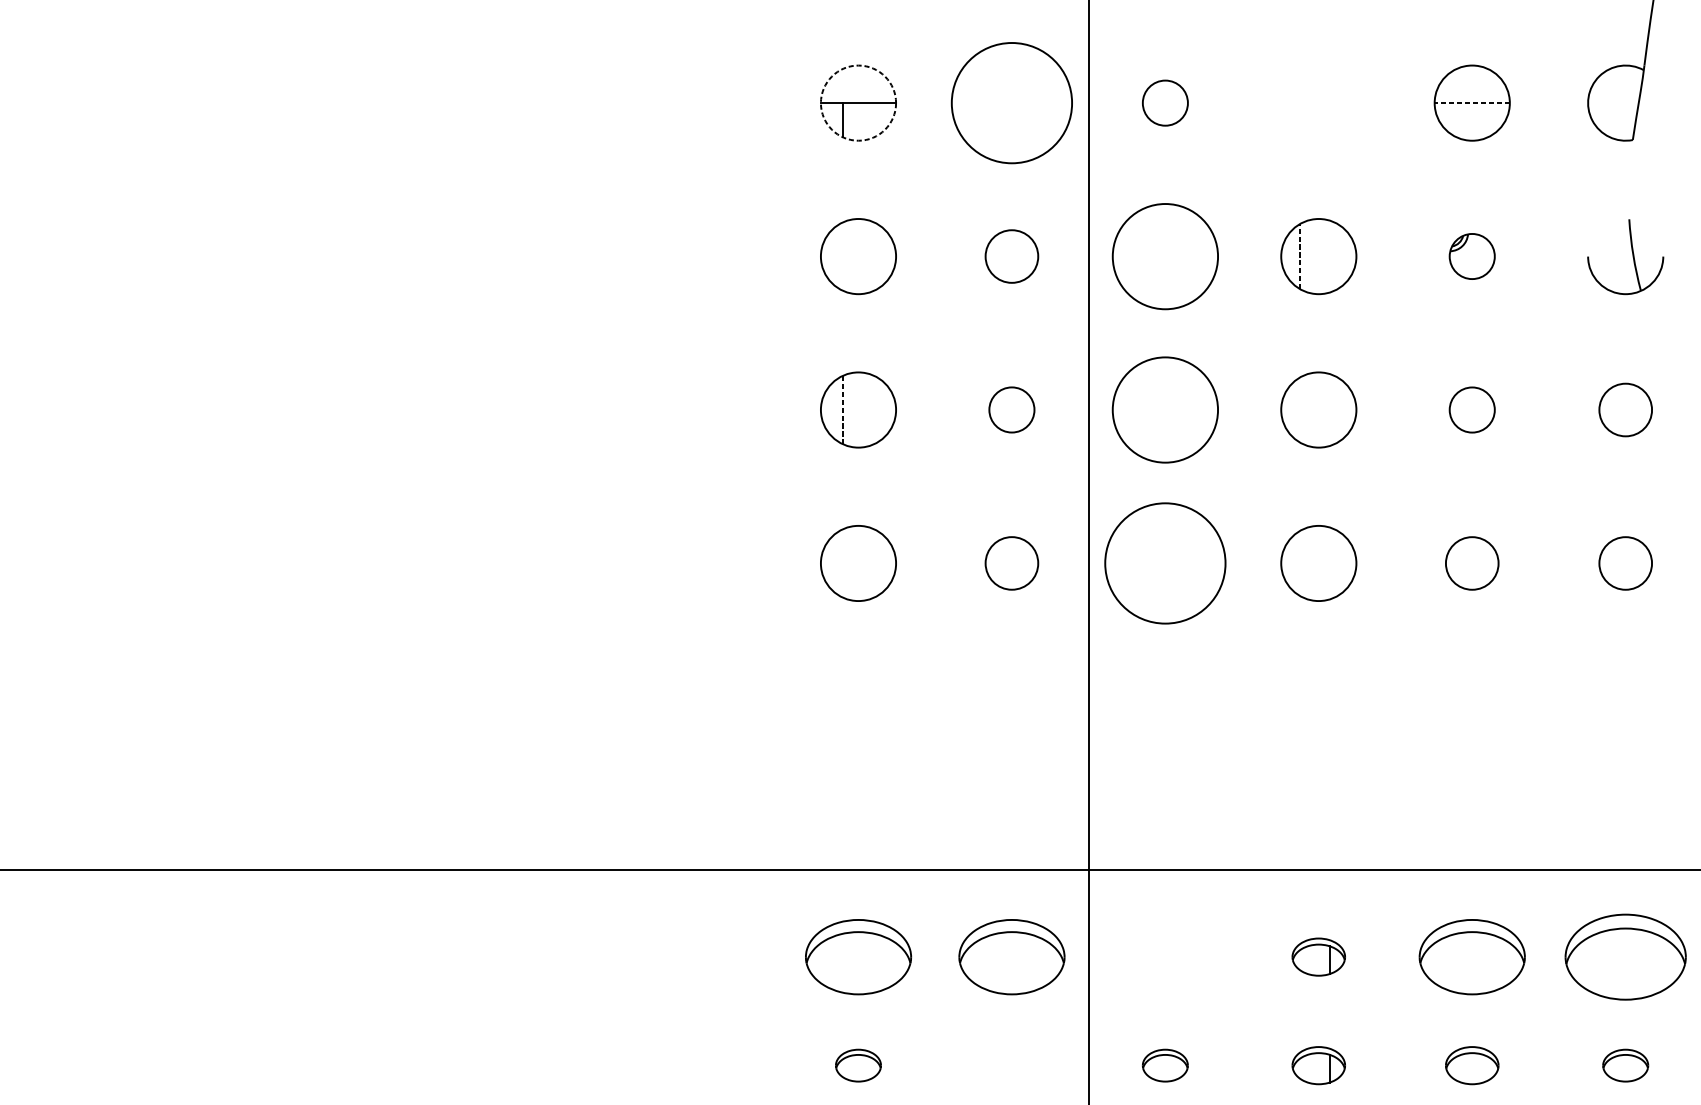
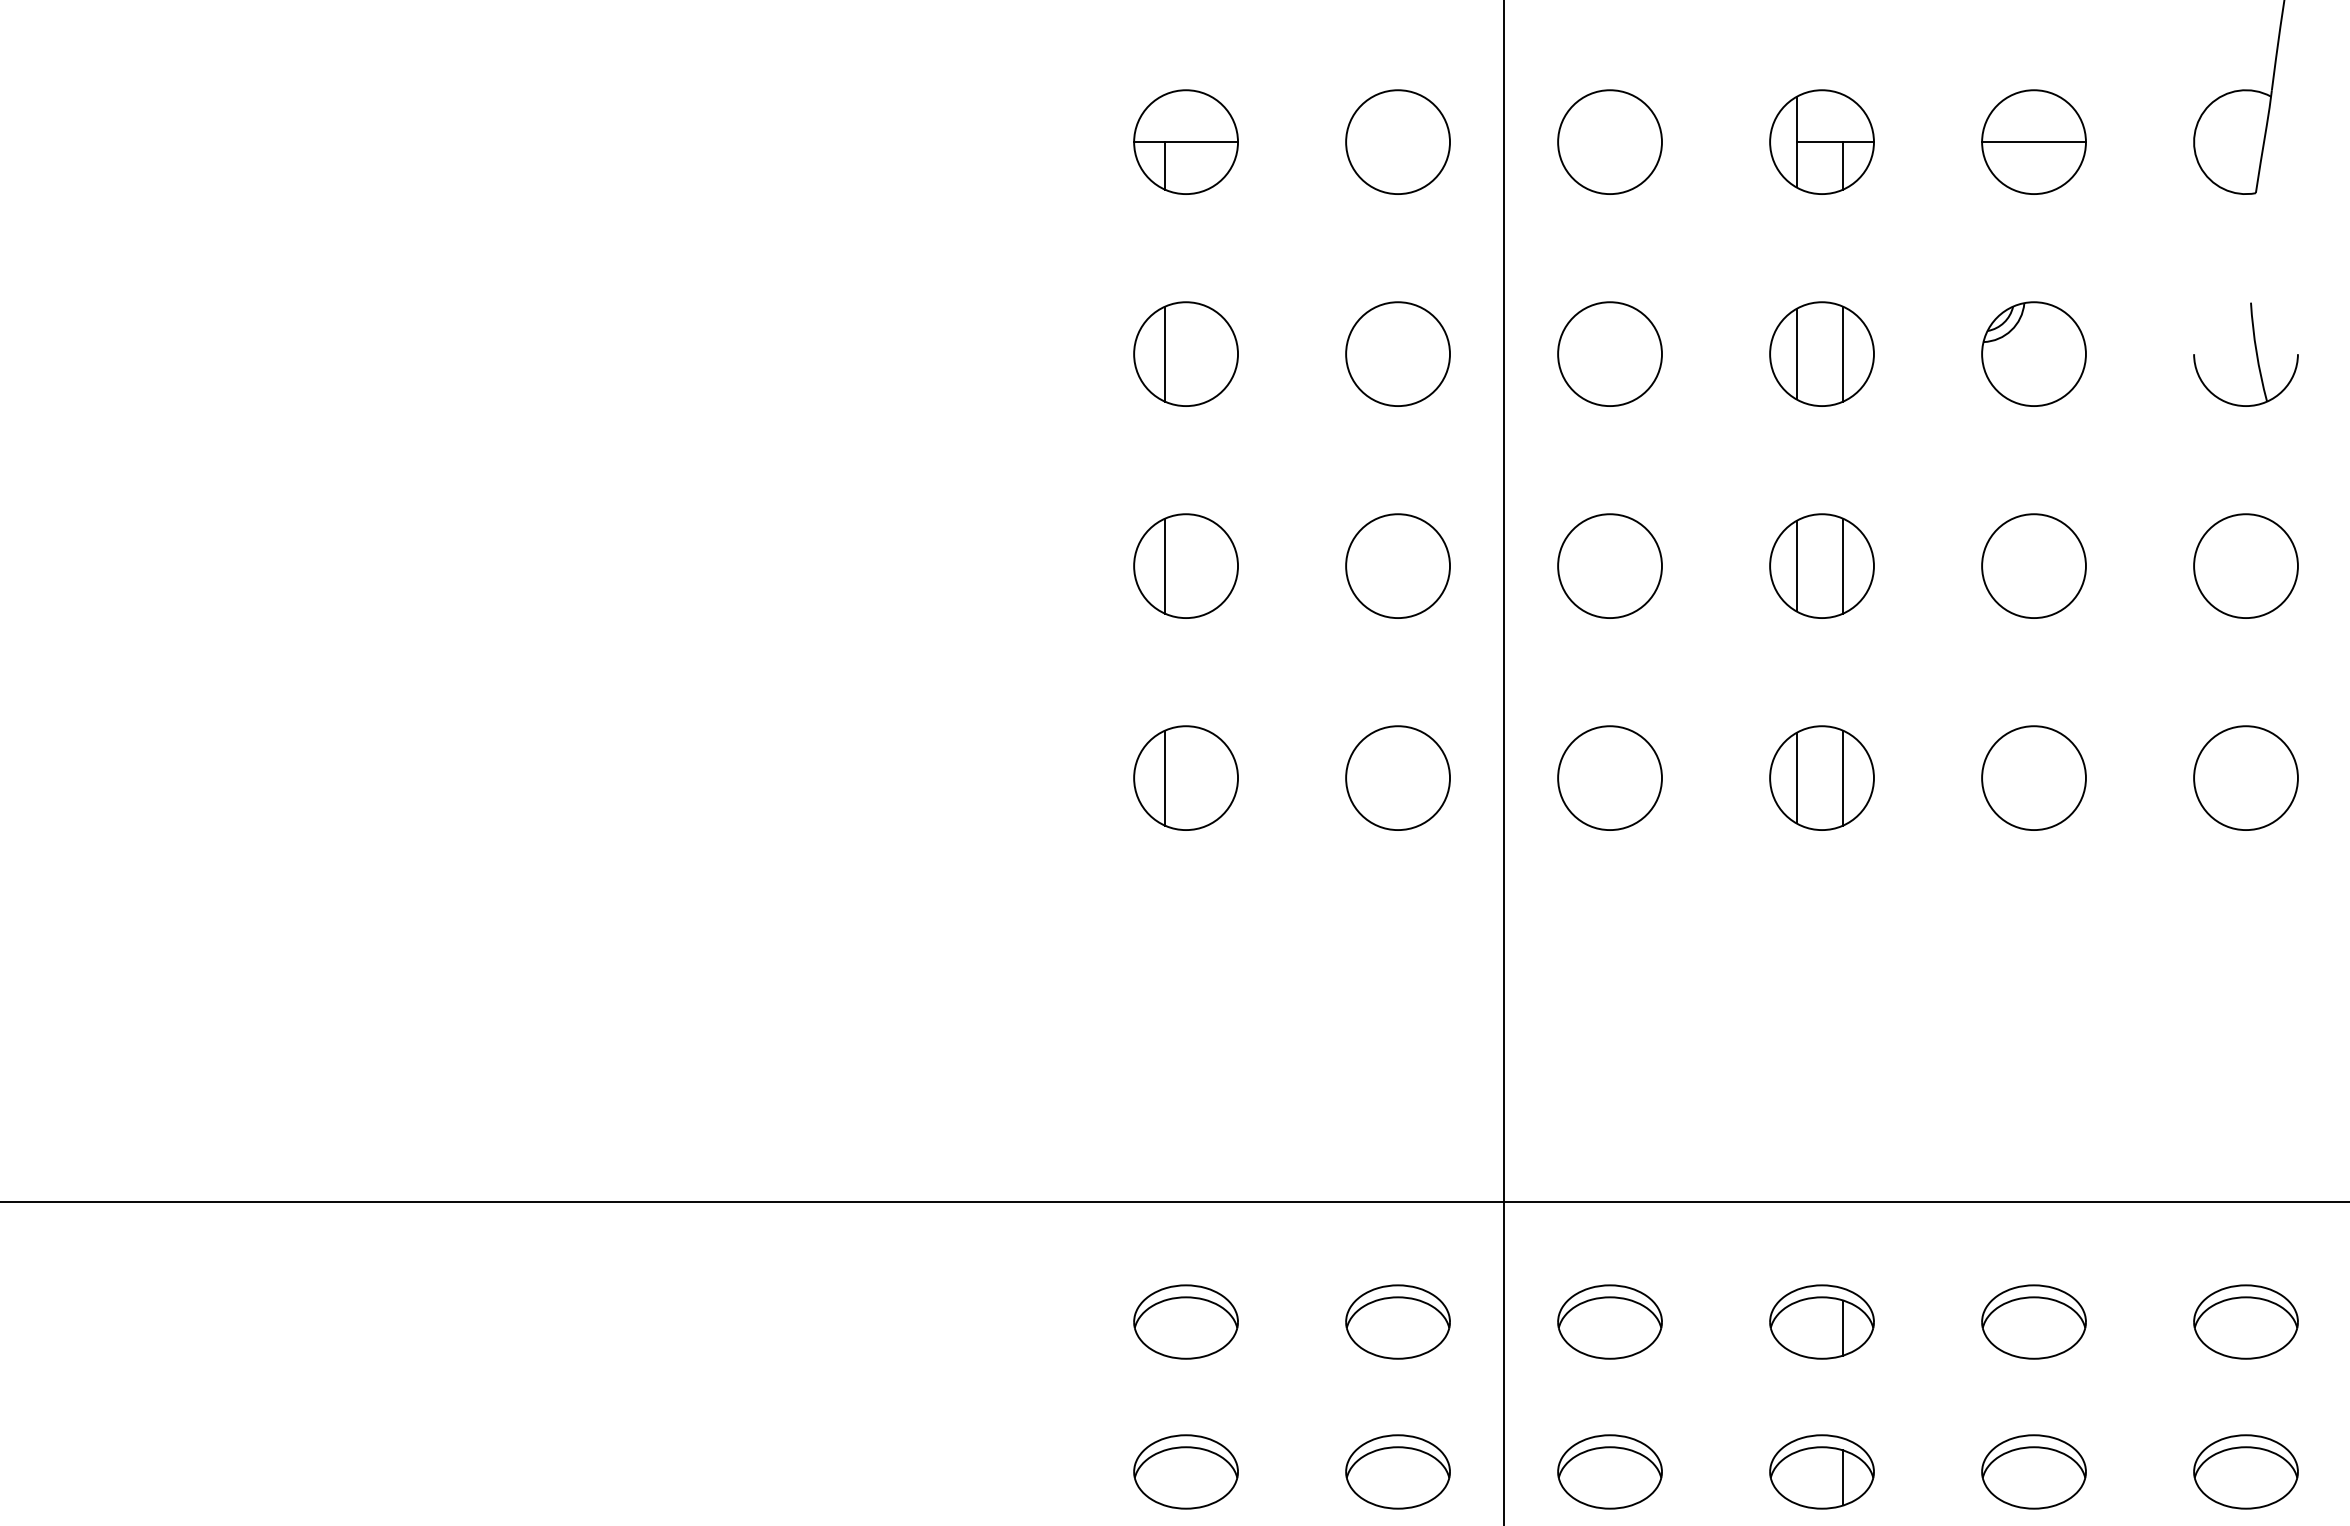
part: (1318, 102) -> (1821, 141), added
circle: (858, 103) -> (1186, 142), dashed -> solid
circle: (1012, 103) -> (1398, 142), size x0.62
circle: (1164, 103) -> (1609, 142), size x1.67
line: (1472, 103) -> (2034, 142), dashed -> solid
line: (842, 256) -> (1164, 353), added
circle: (1011, 256) -> (1397, 353), size x1.43
circle: (1164, 256) -> (1609, 353), size x0.71
line: (1300, 256) -> (1796, 353), dashed -> solid
line: (1334, 256) -> (1843, 353), added
part: (1471, 256) -> (2033, 353), size x1.67
circle: (1011, 409) -> (1397, 565), size x1.67
line: (1300, 409) -> (1796, 565), added
line: (1334, 409) -> (1843, 565), added
line: (842, 410) -> (1164, 566), dashed -> solid
circle: (1164, 410) -> (1609, 566), size x0.71
circle: (1471, 410) -> (2033, 566), size x1.67
circle: (1625, 410) -> (2245, 566), size x1.43
line: (842, 562) -> (1164, 777), added
circle: (1011, 562) -> (1397, 777), size x1.43
line: (1300, 562) -> (1796, 777), added
line: (1334, 562) -> (1843, 777), added
circle: (1164, 563) -> (1609, 778), size x0.62
circle: (1471, 563) -> (2033, 778), size x1.43
circle: (1625, 563) -> (2245, 778), size x1.43
part: (858, 956) -> (1185, 1321), size x0.71
part: (1011, 956) -> (1397, 1321), size x0.71
part: (1164, 956) -> (1609, 1321), added
part: (1318, 956) -> (1821, 1321), size x1.43
part: (1471, 956) -> (2033, 1321), size x0.71
part: (1625, 956) -> (2245, 1321), size x0.62
part: (858, 1065) -> (1185, 1471), size x1.67
part: (1011, 1065) -> (1397, 1471), added
part: (1164, 1065) -> (1609, 1471), size x1.67
part: (1318, 1065) -> (1821, 1471), size x1.43
part: (1471, 1065) -> (2033, 1471), size x1.43
part: (1625, 1065) -> (2245, 1471), size x1.67

